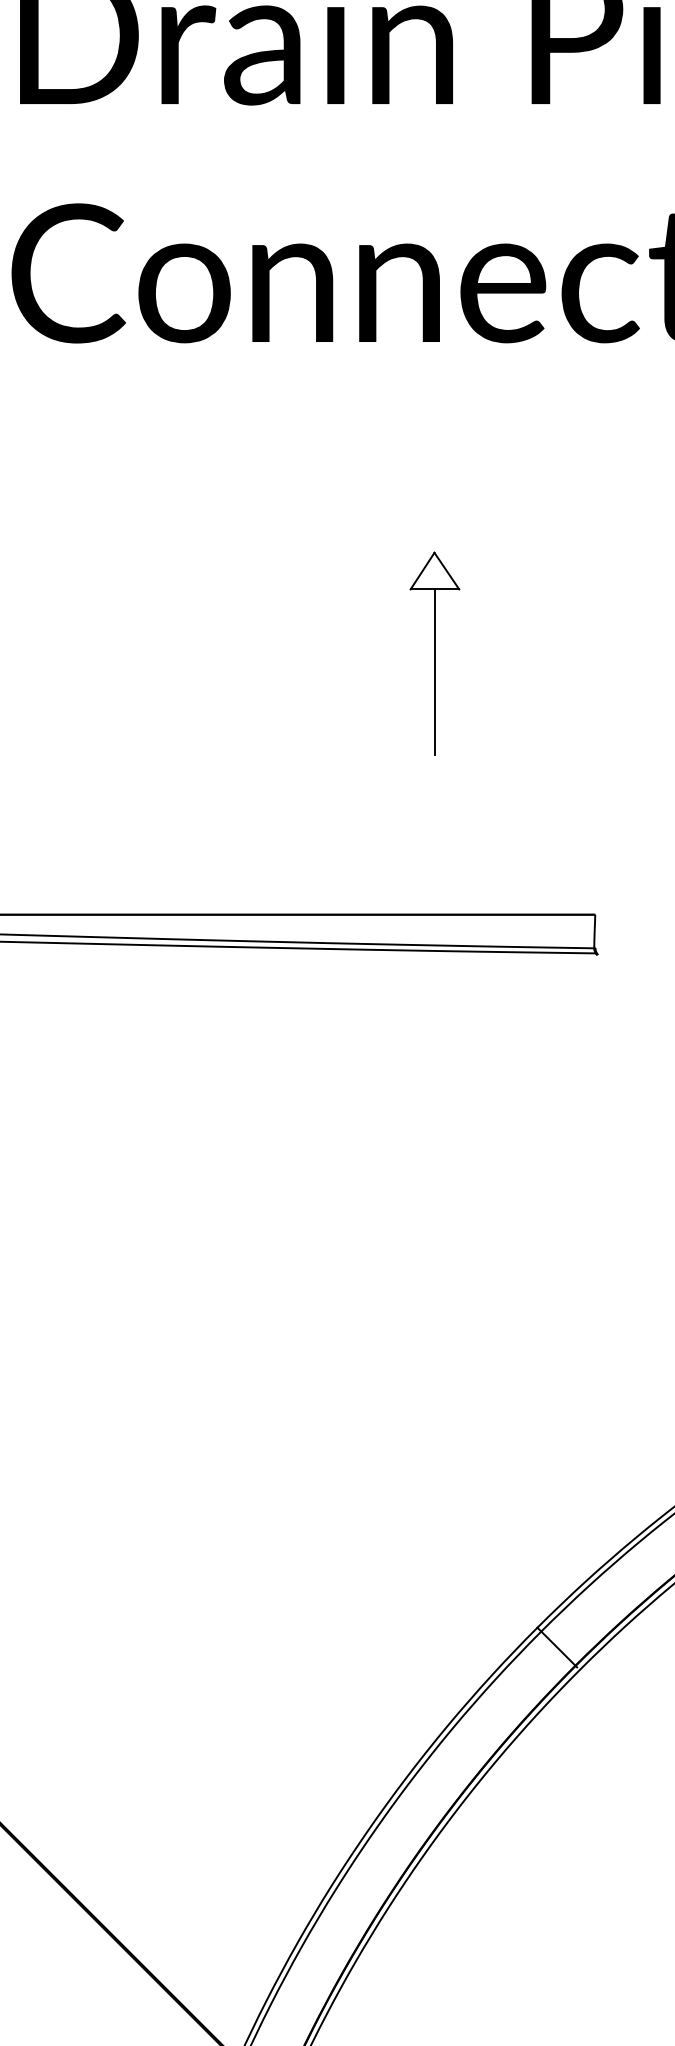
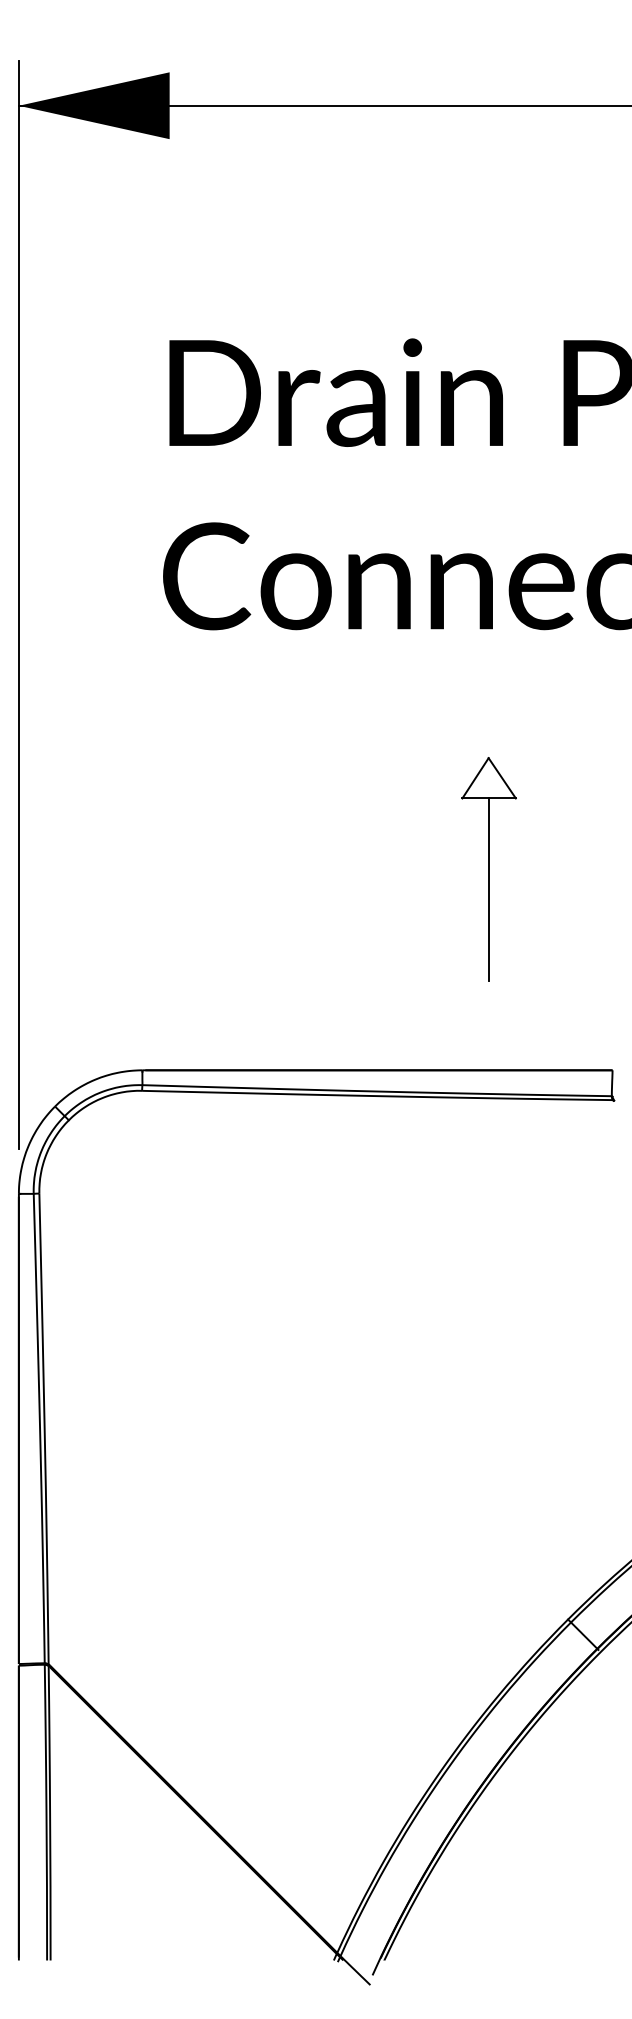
part: (434, 654) -> (488, 869), size x1.43

